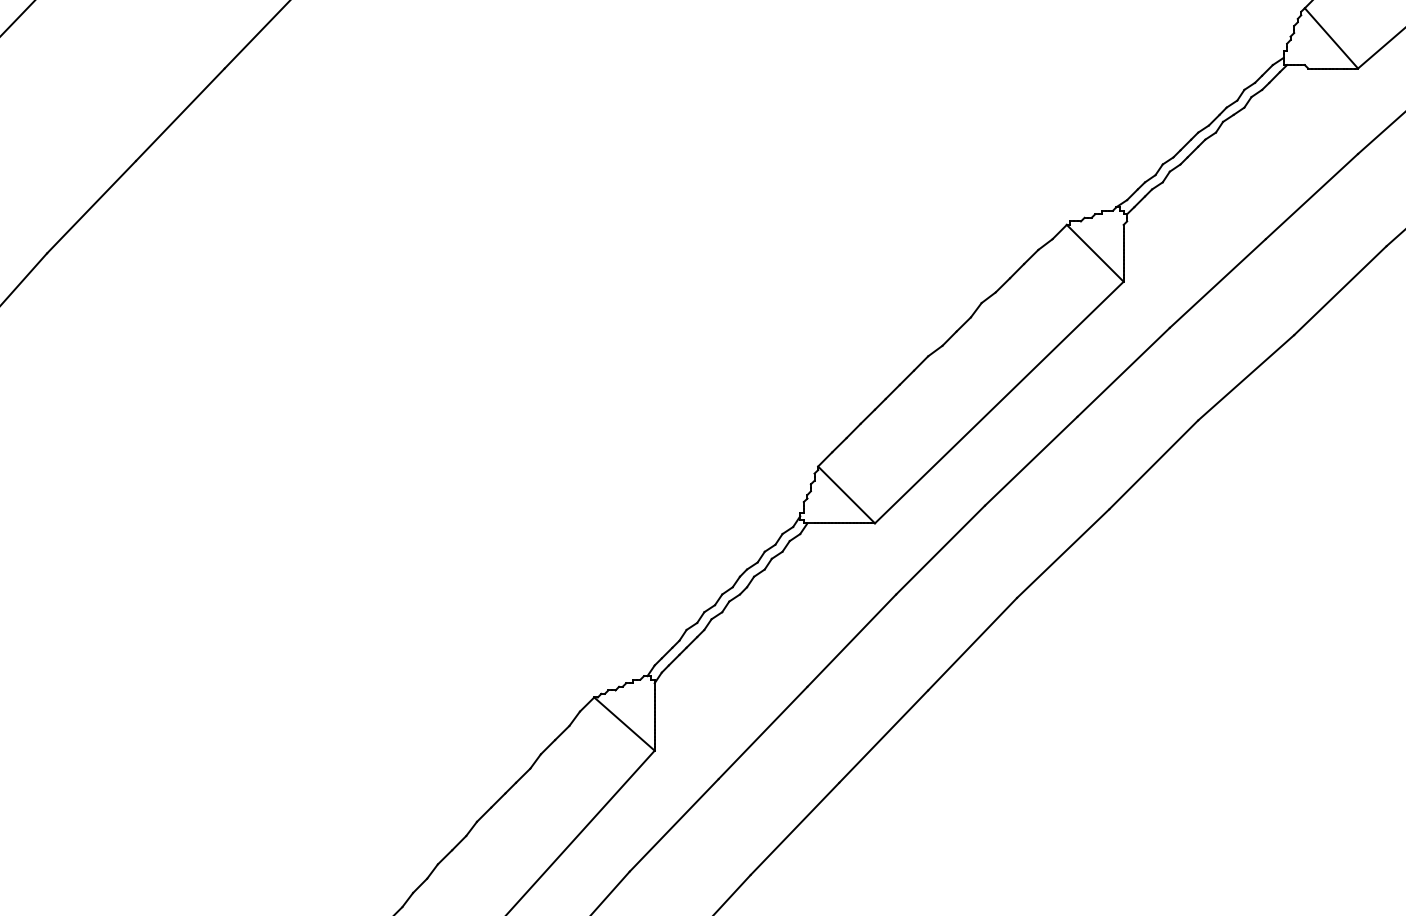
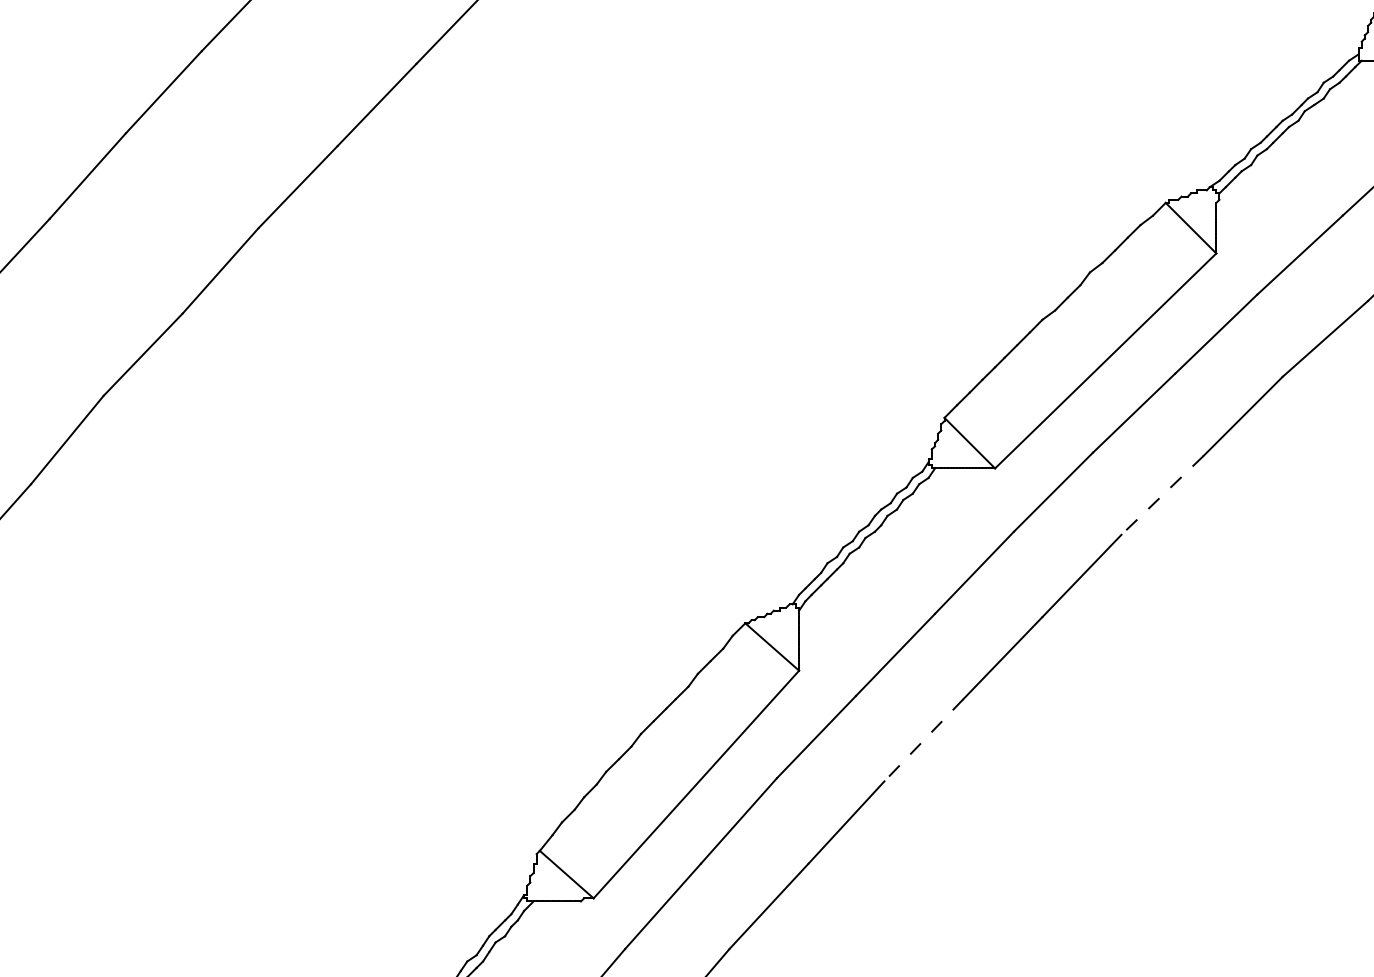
line: (1063, 553) -> (1162, 495), solid -> dashed
line: (794, 829) -> (923, 740), solid -> dashed

